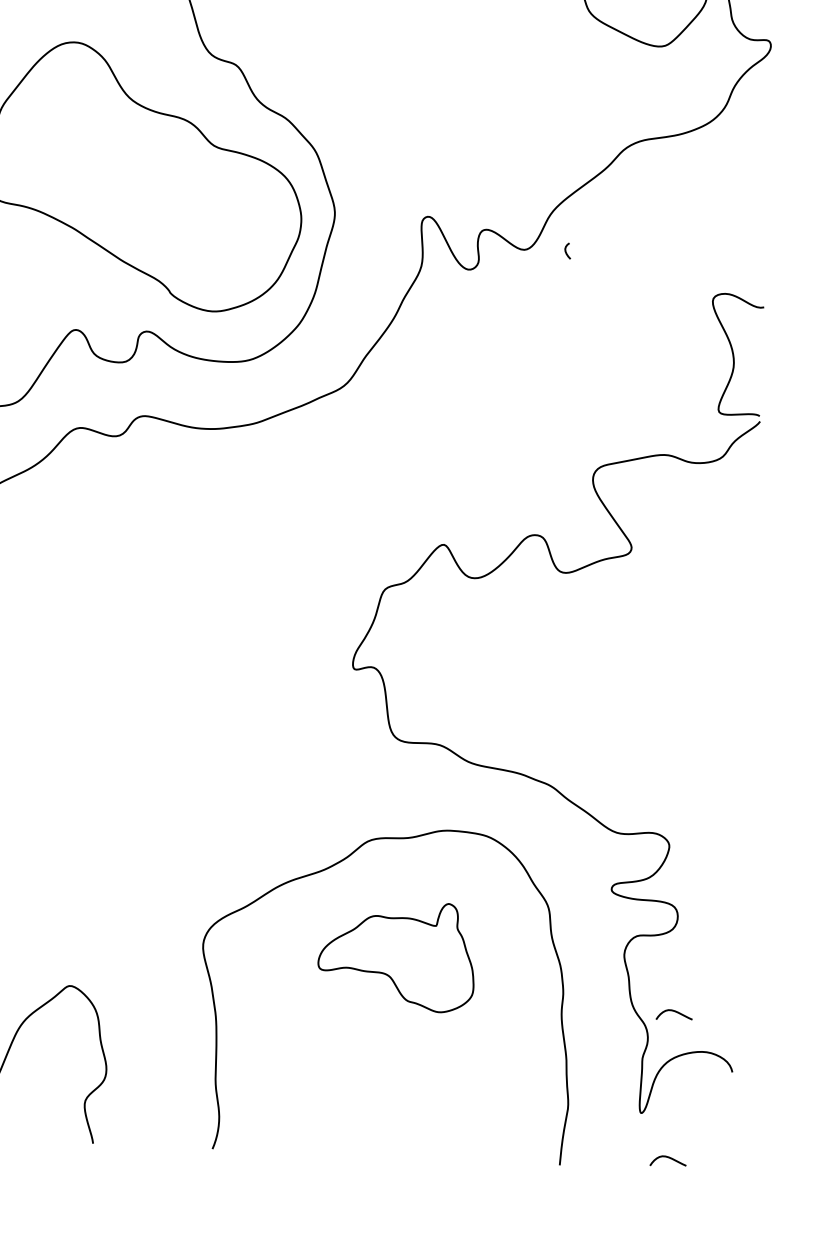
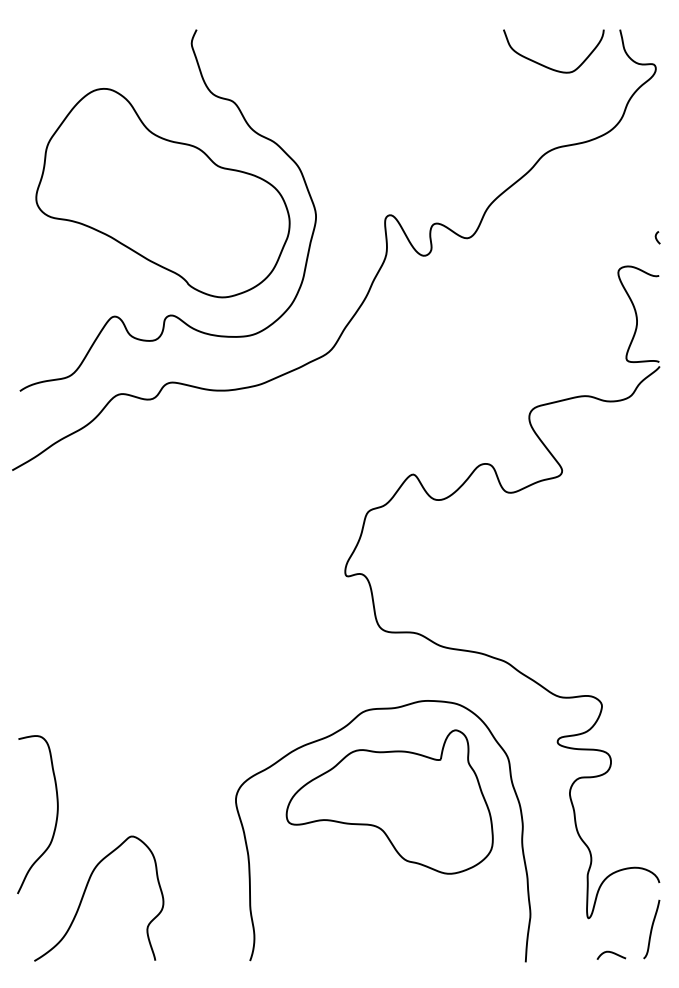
curve: (566, 250) -> (656, 237), moved
part: (396, 955) -> (389, 801), size x1.67
curve: (674, 1012) -> (611, 837), removed
curve: (719, 1130) -> (651, 929), added

